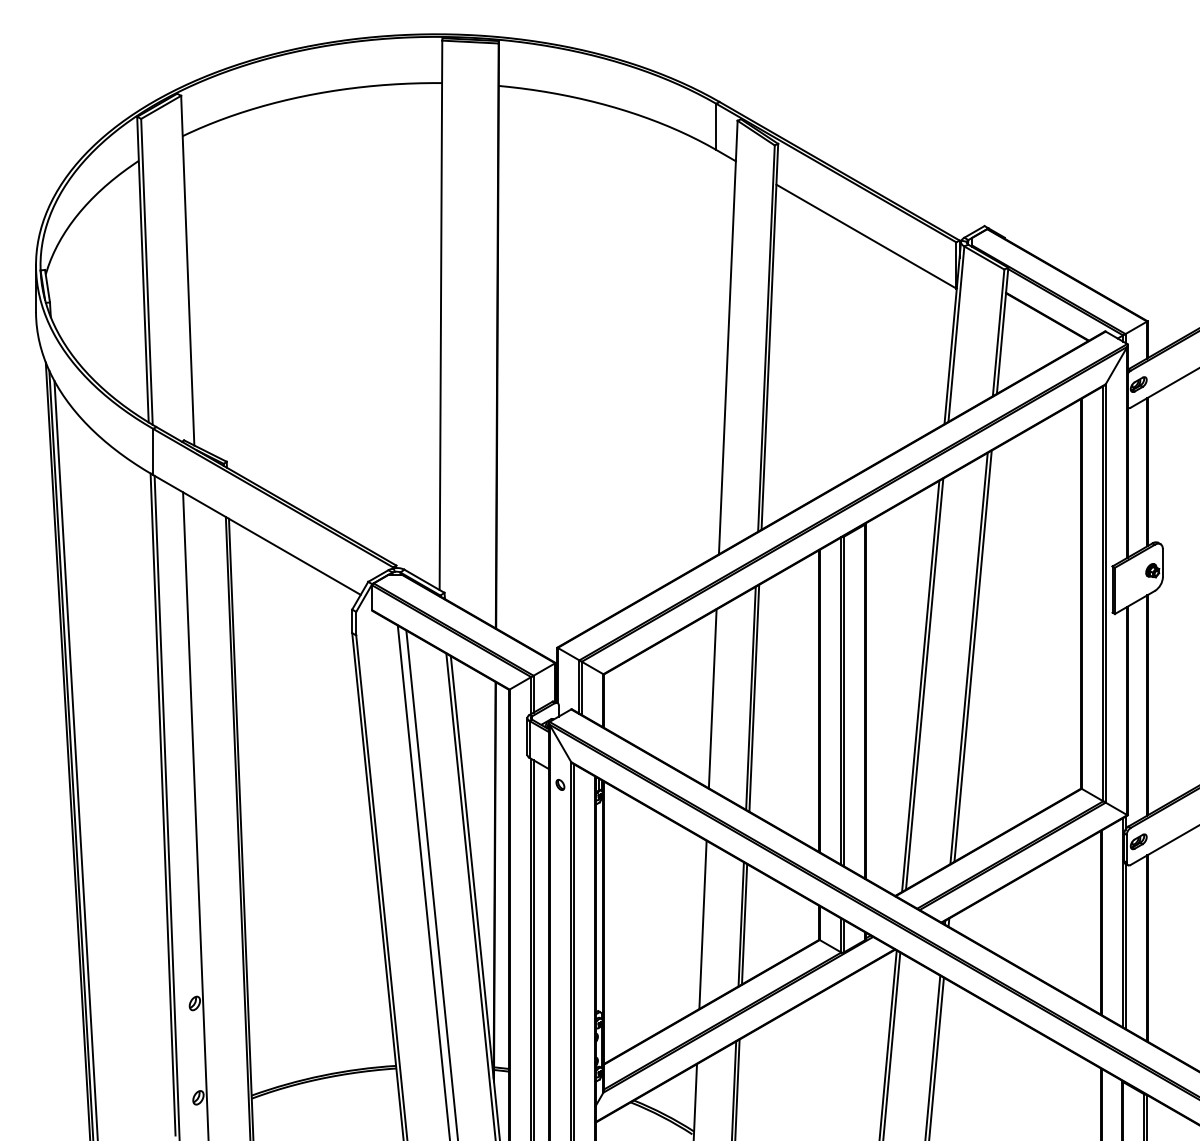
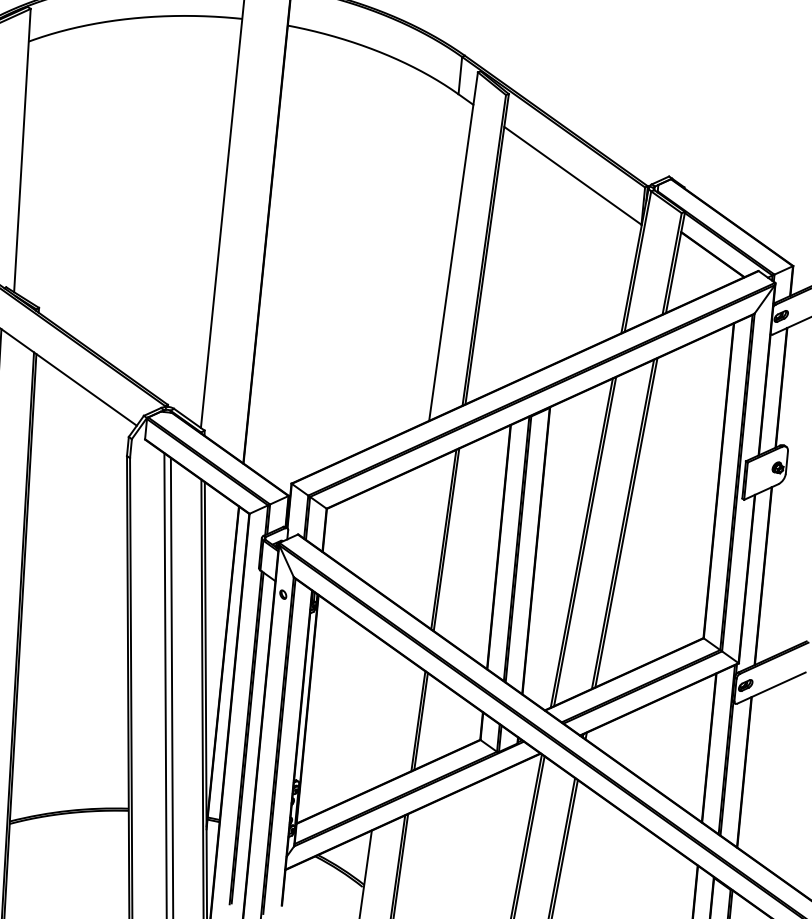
line: (712, 698) -> (412, 536), removed
line: (702, 924) -> (387, 718), removed

